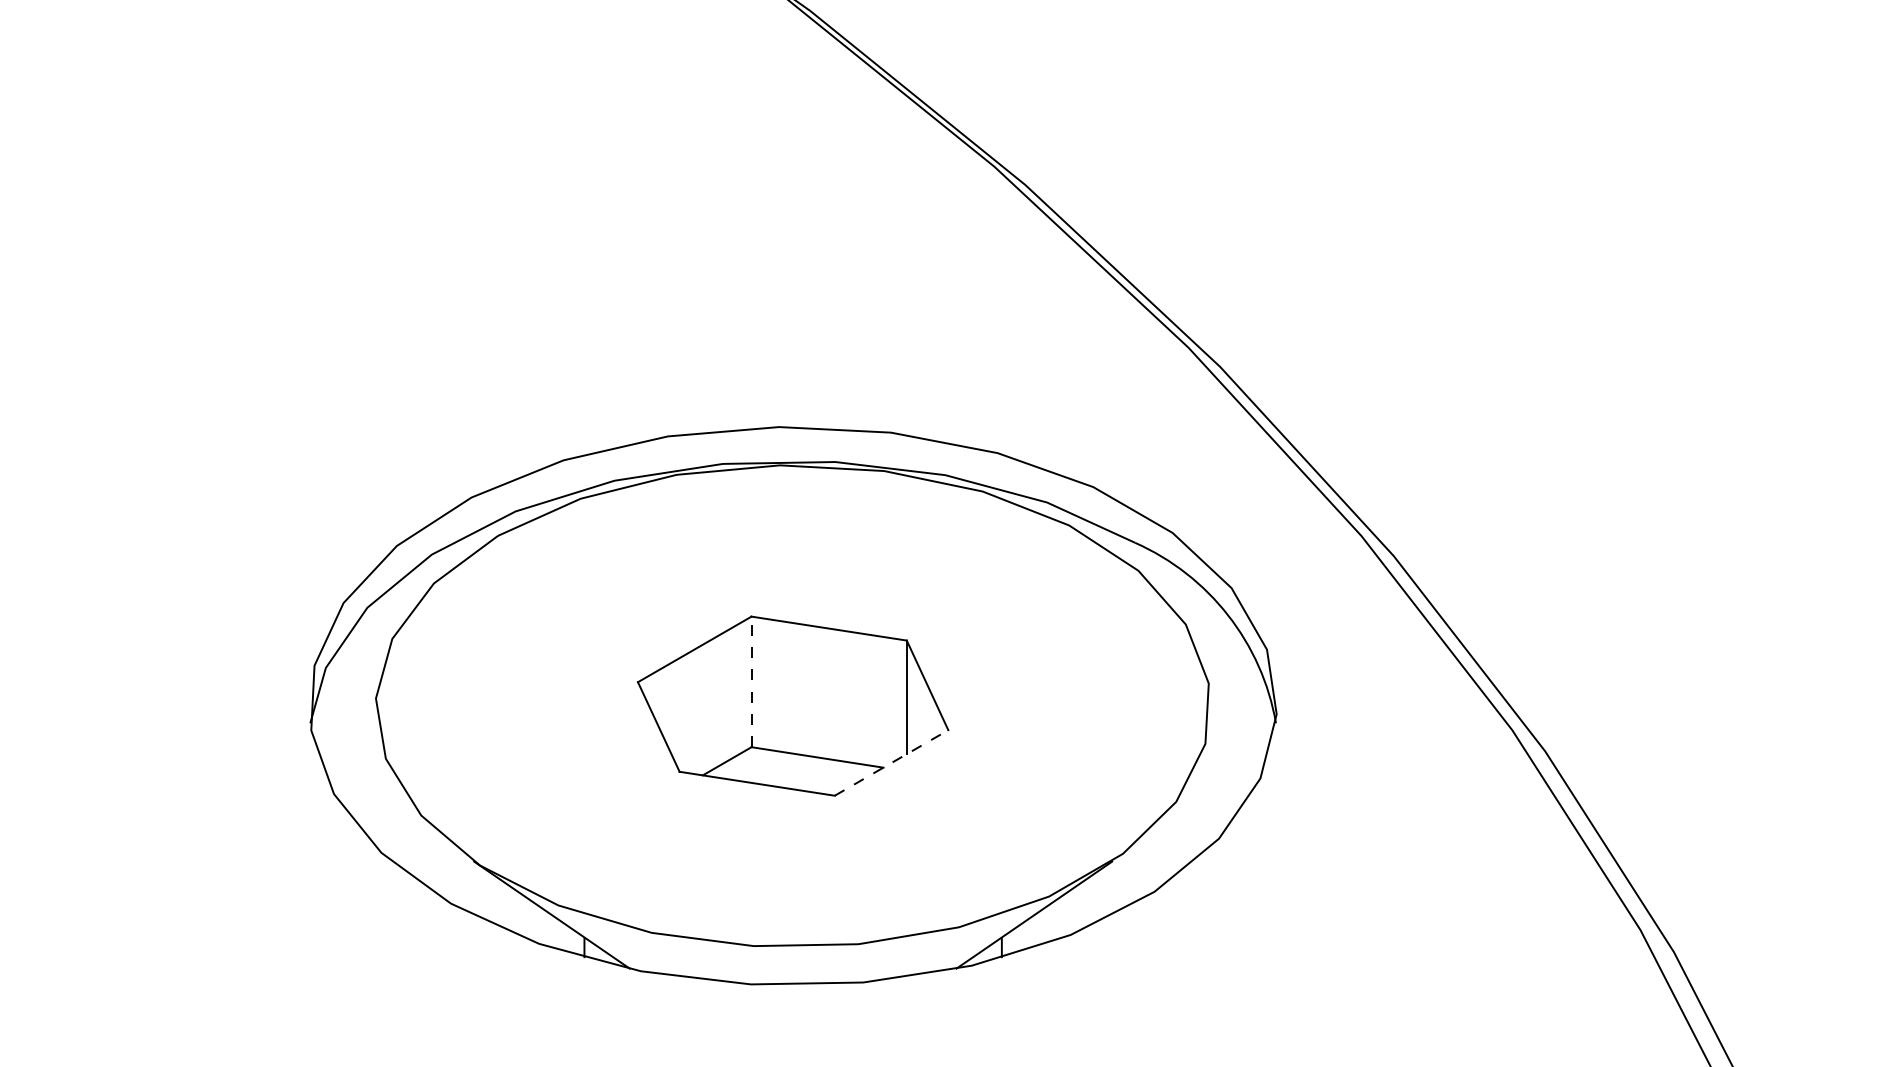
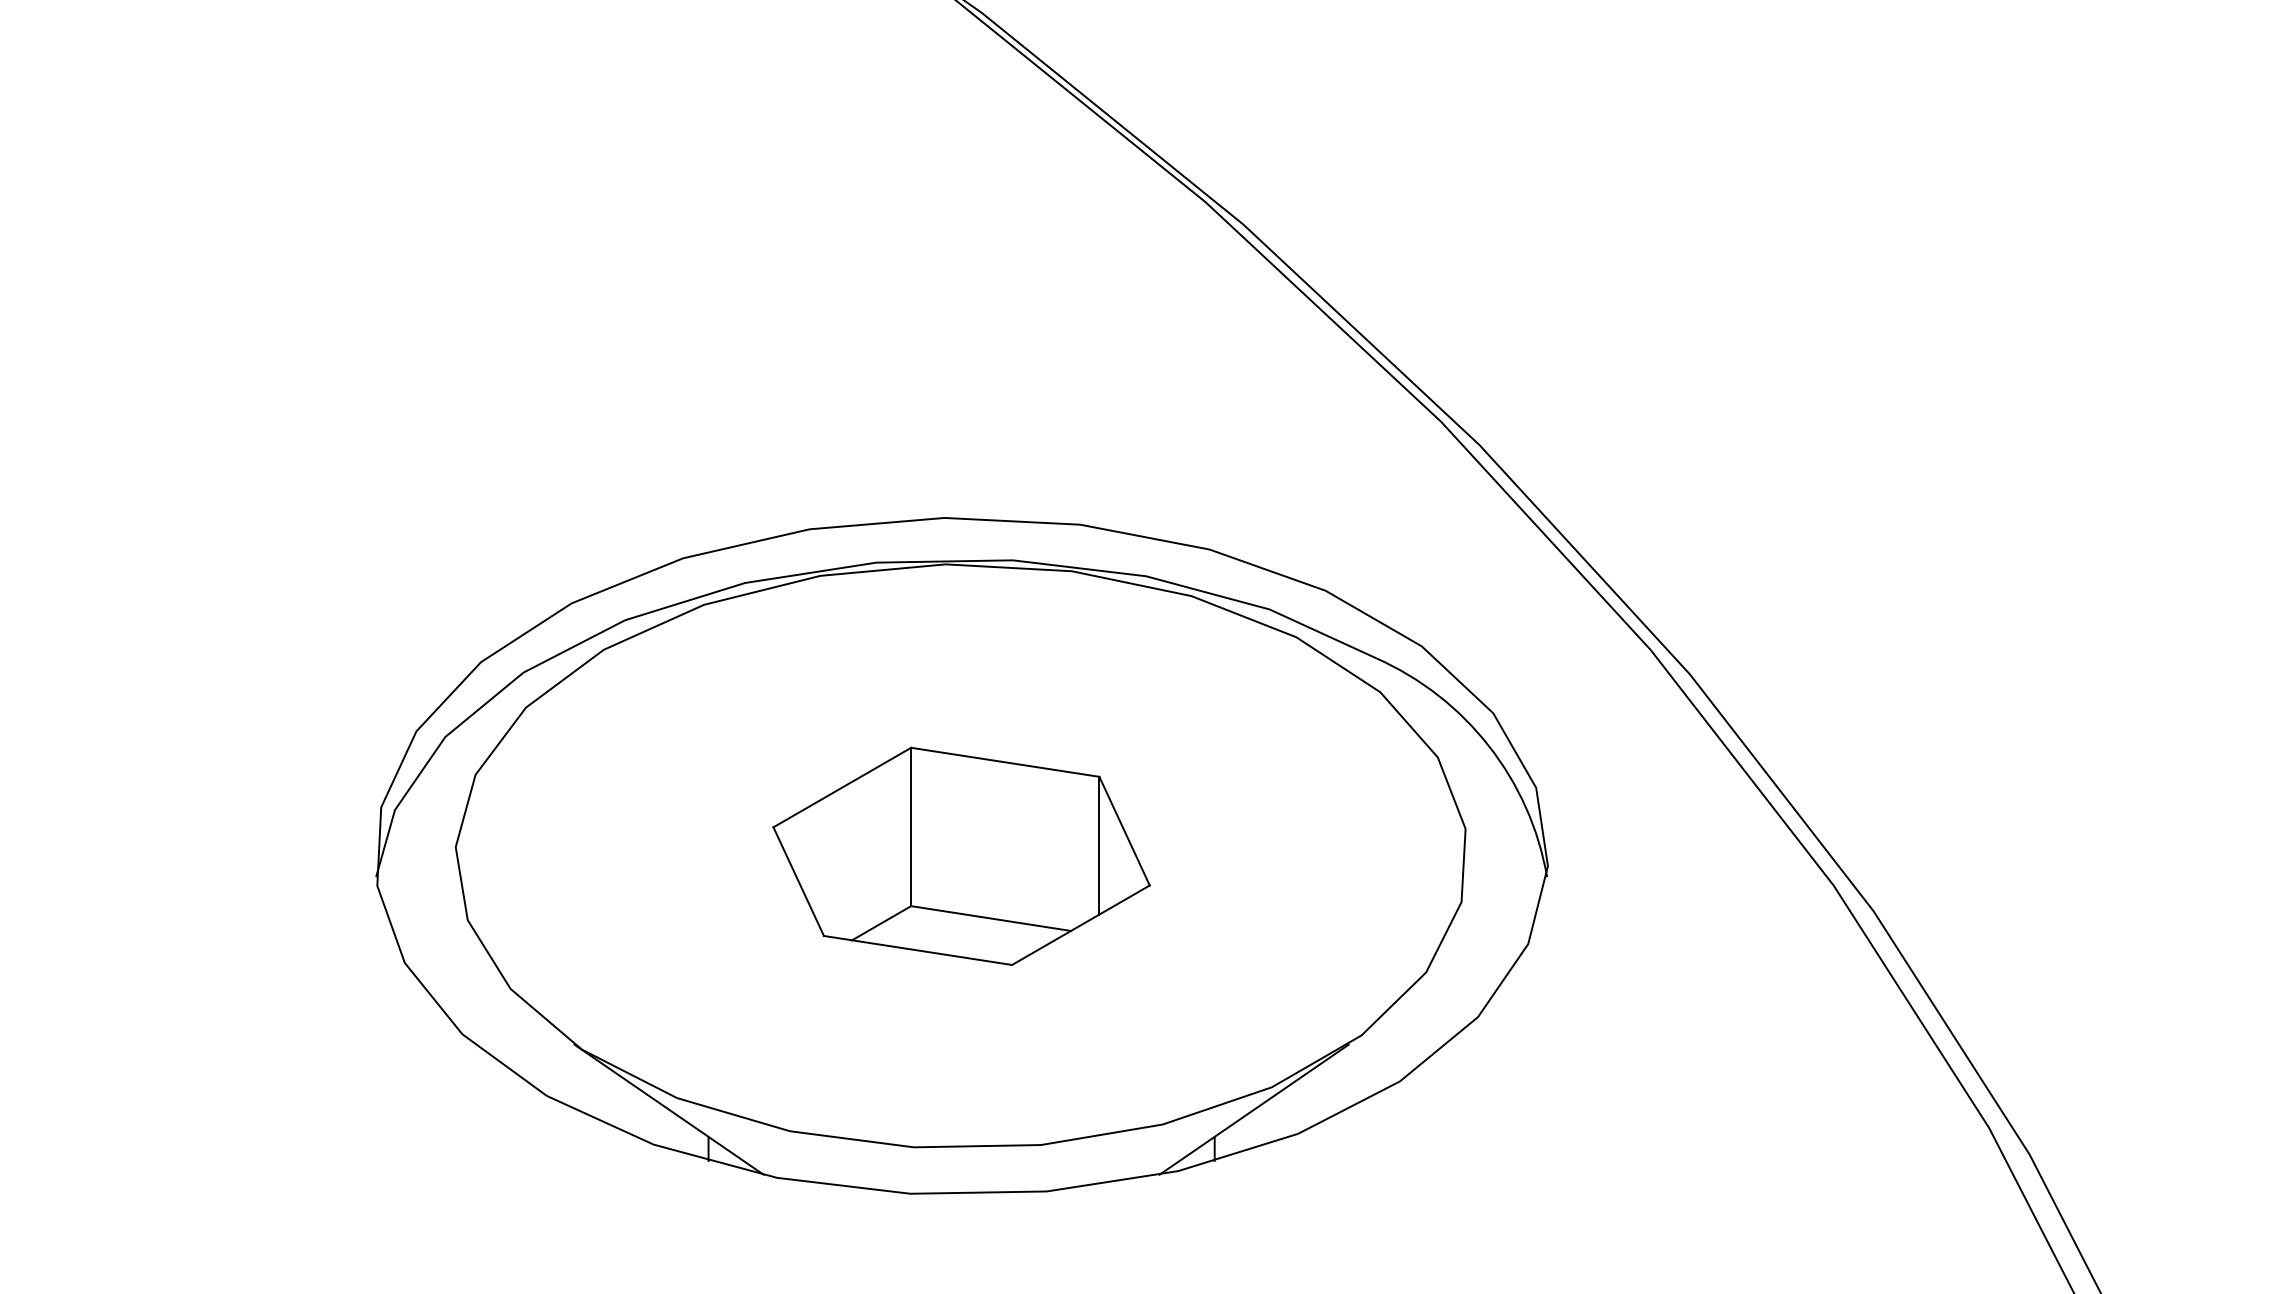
line: (751, 681) -> (911, 826), dashed -> solid
line: (891, 762) -> (1080, 924), dashed -> solid

